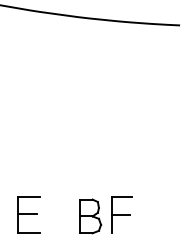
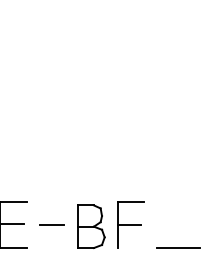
line: (59, 214) -> (52, 224), added
line: (159, 233) -> (178, 248), added

